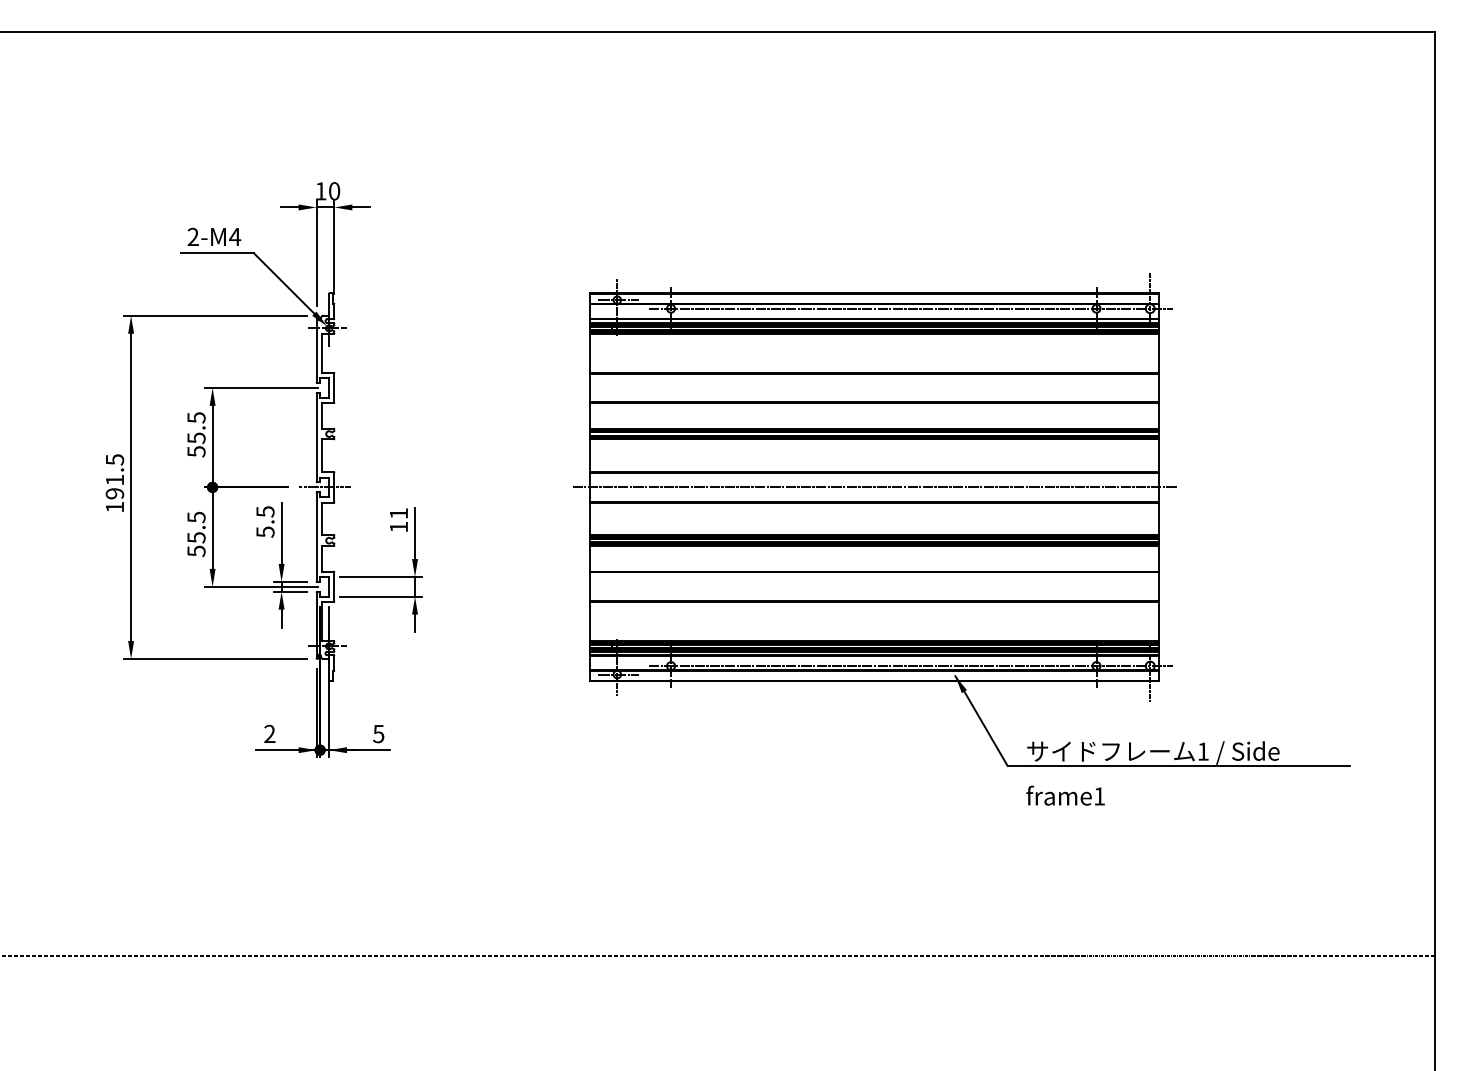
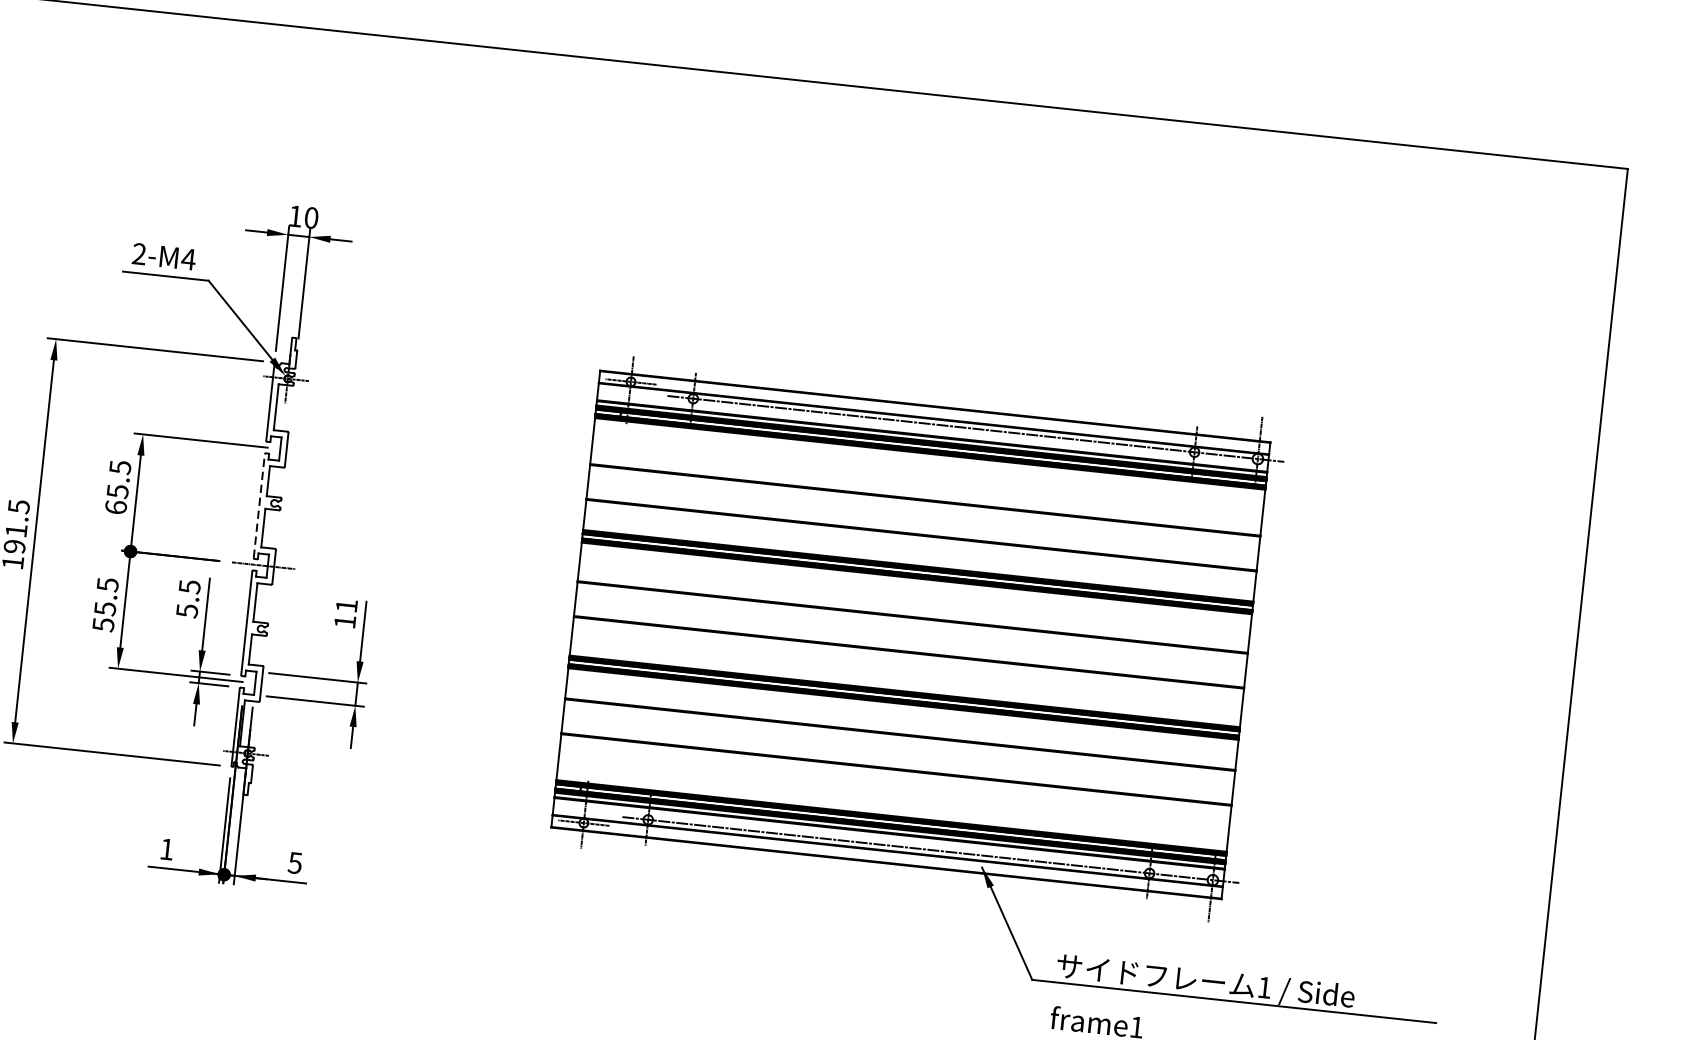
line: (316, 437) -> (259, 505), solid -> dashed
text: (196, 451) -> (116, 507), 55.5 -> 65.5
line: (874, 487) -> (910, 635), removed
text: (269, 733) -> (166, 848), 2 -> 1

